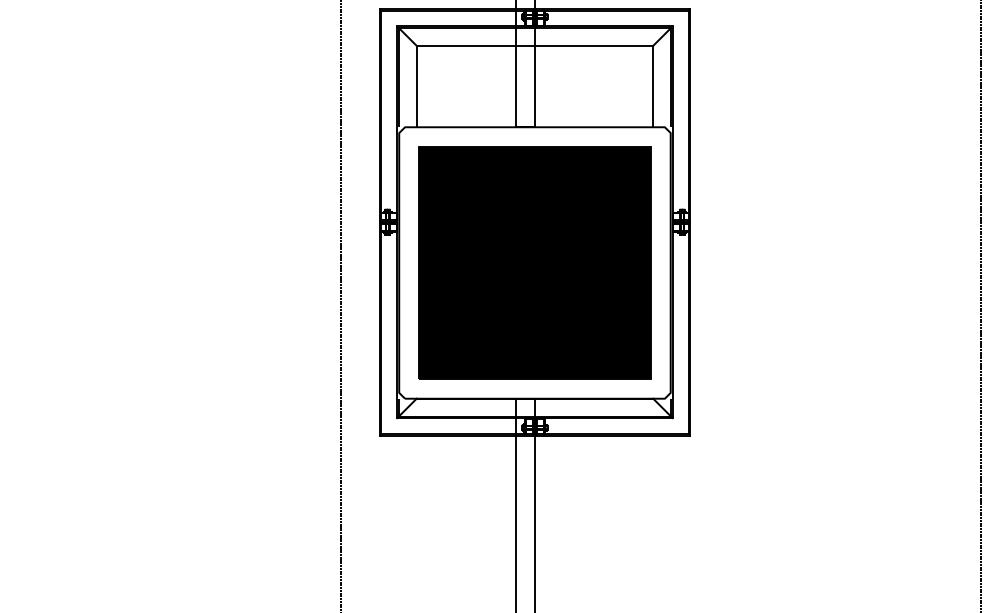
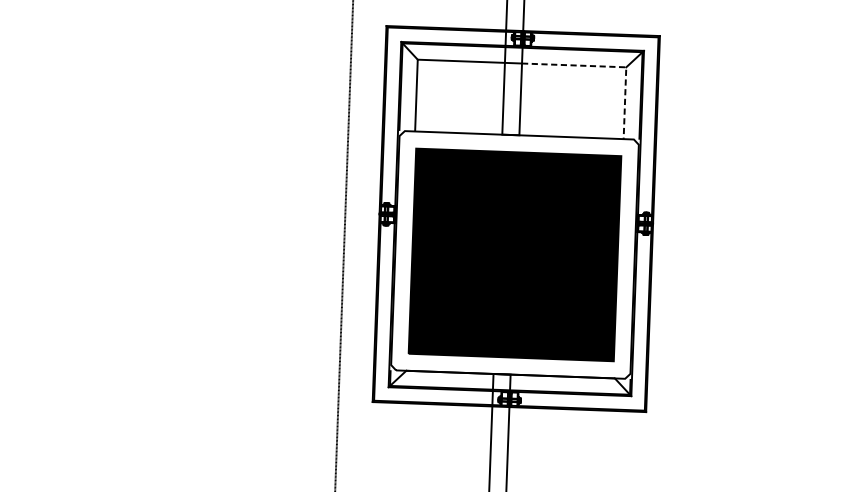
line: (635, 45) -> (610, 66), solid -> dashed

